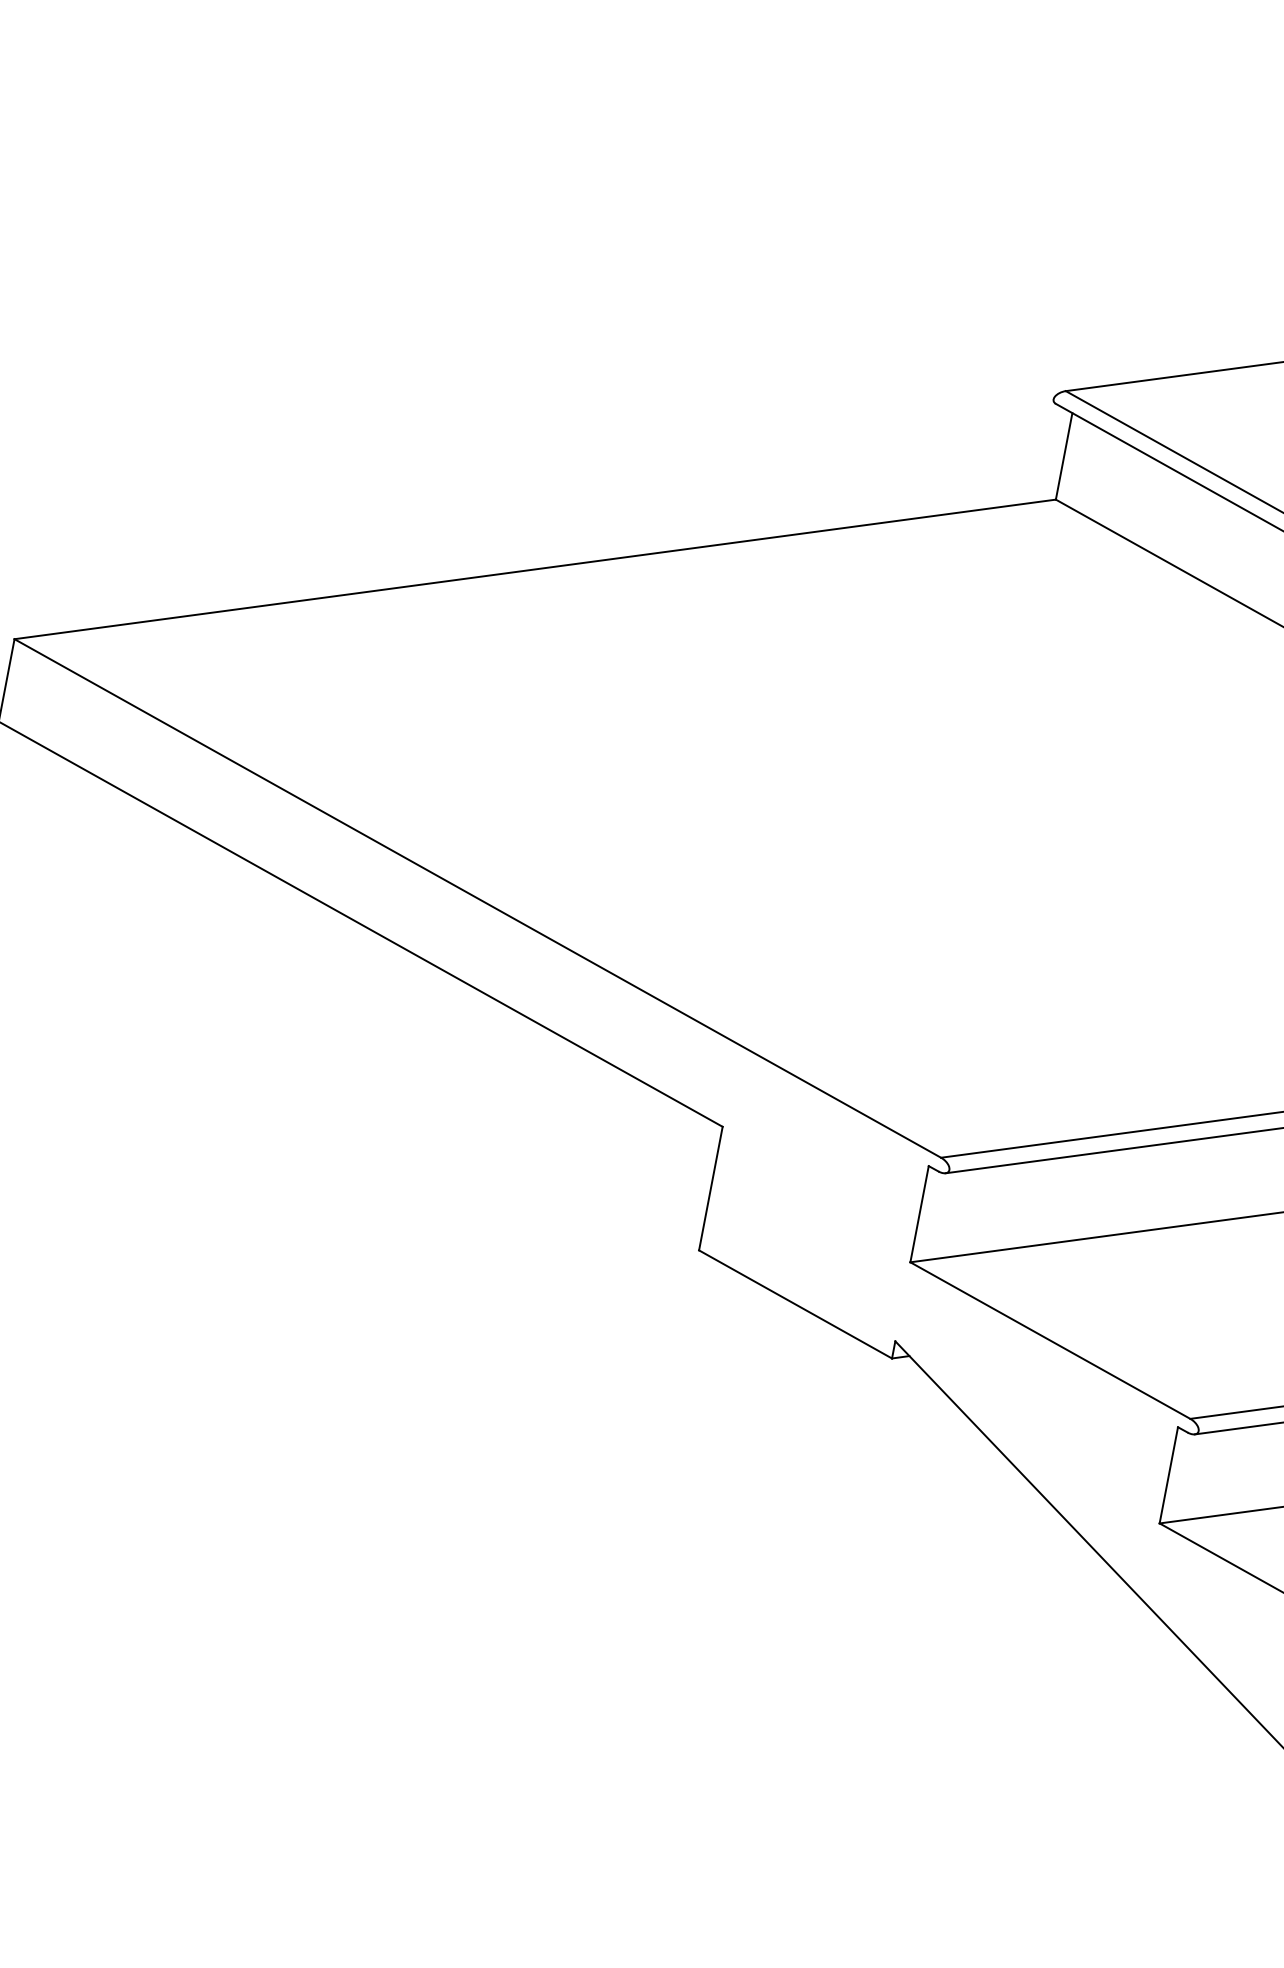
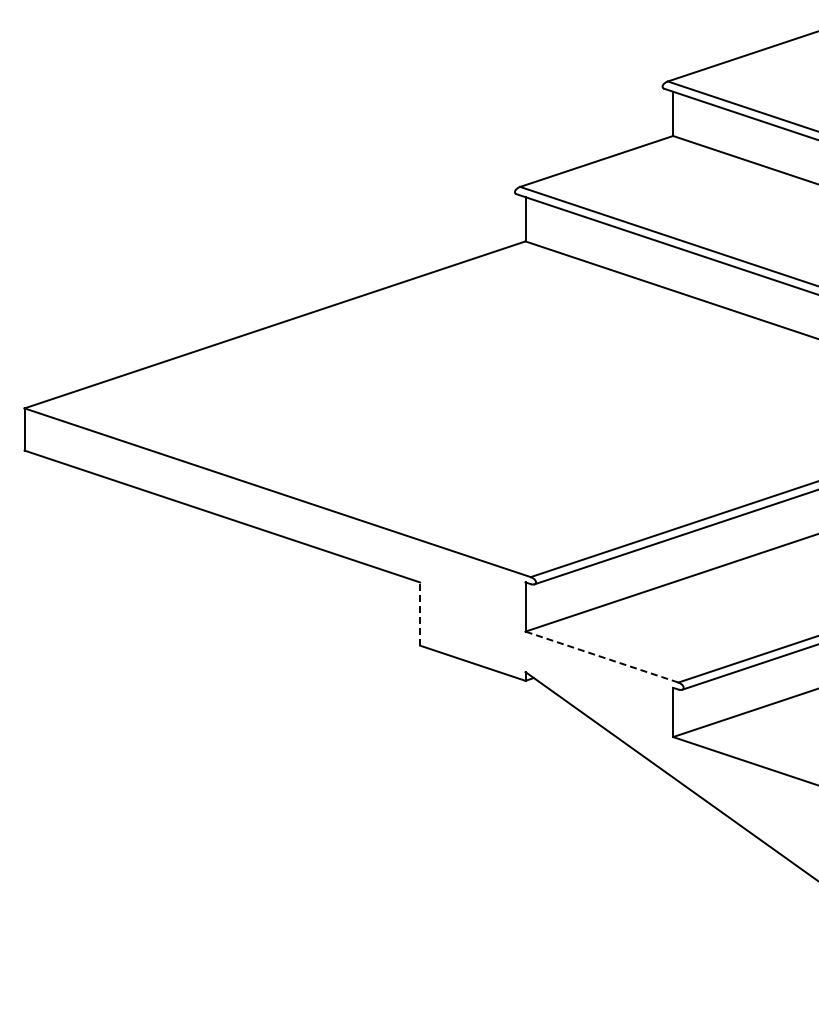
line: (711, 1189) -> (420, 614), solid -> dashed
line: (1049, 1341) -> (601, 657), solid -> dashed

